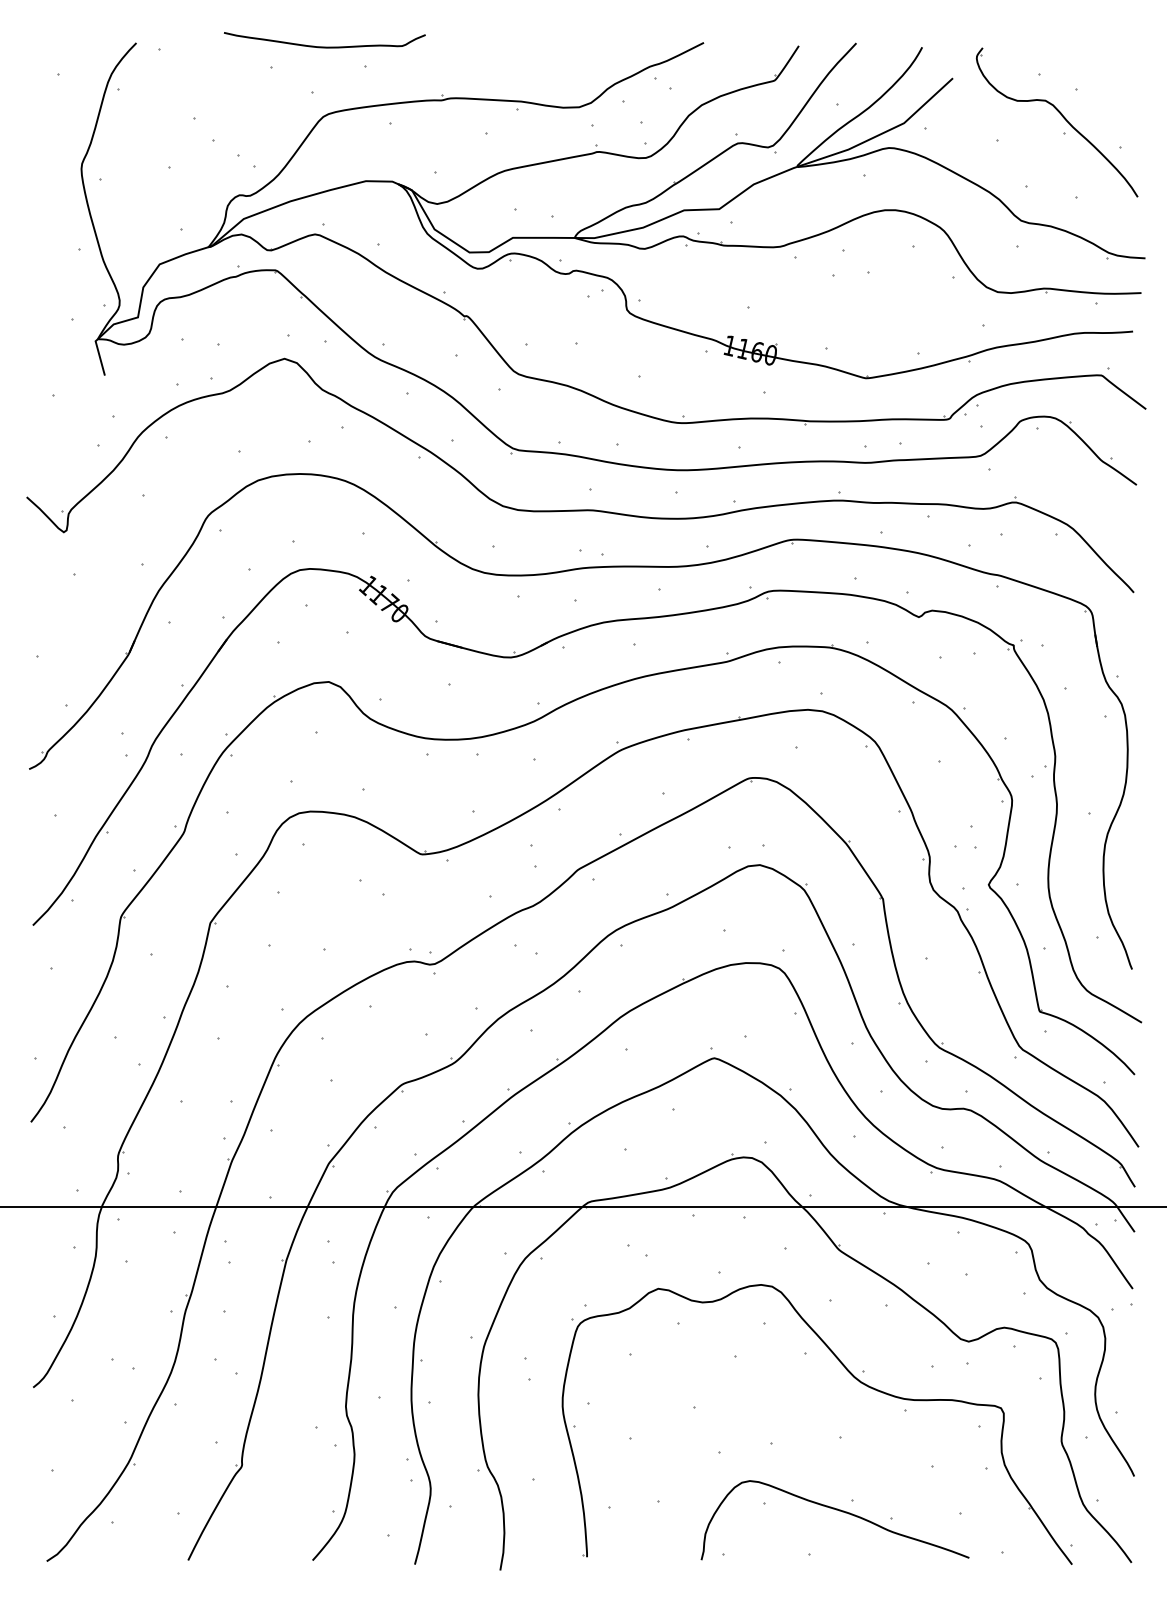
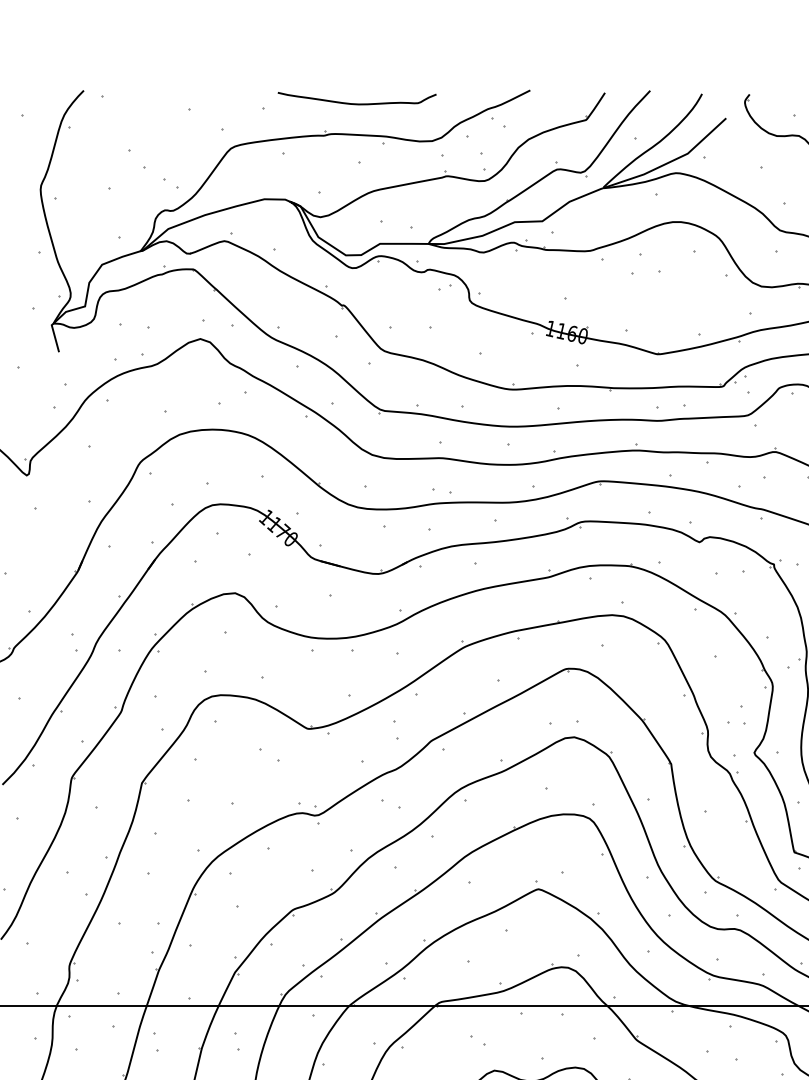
curve: (324, 46) -> (356, 103), moved

